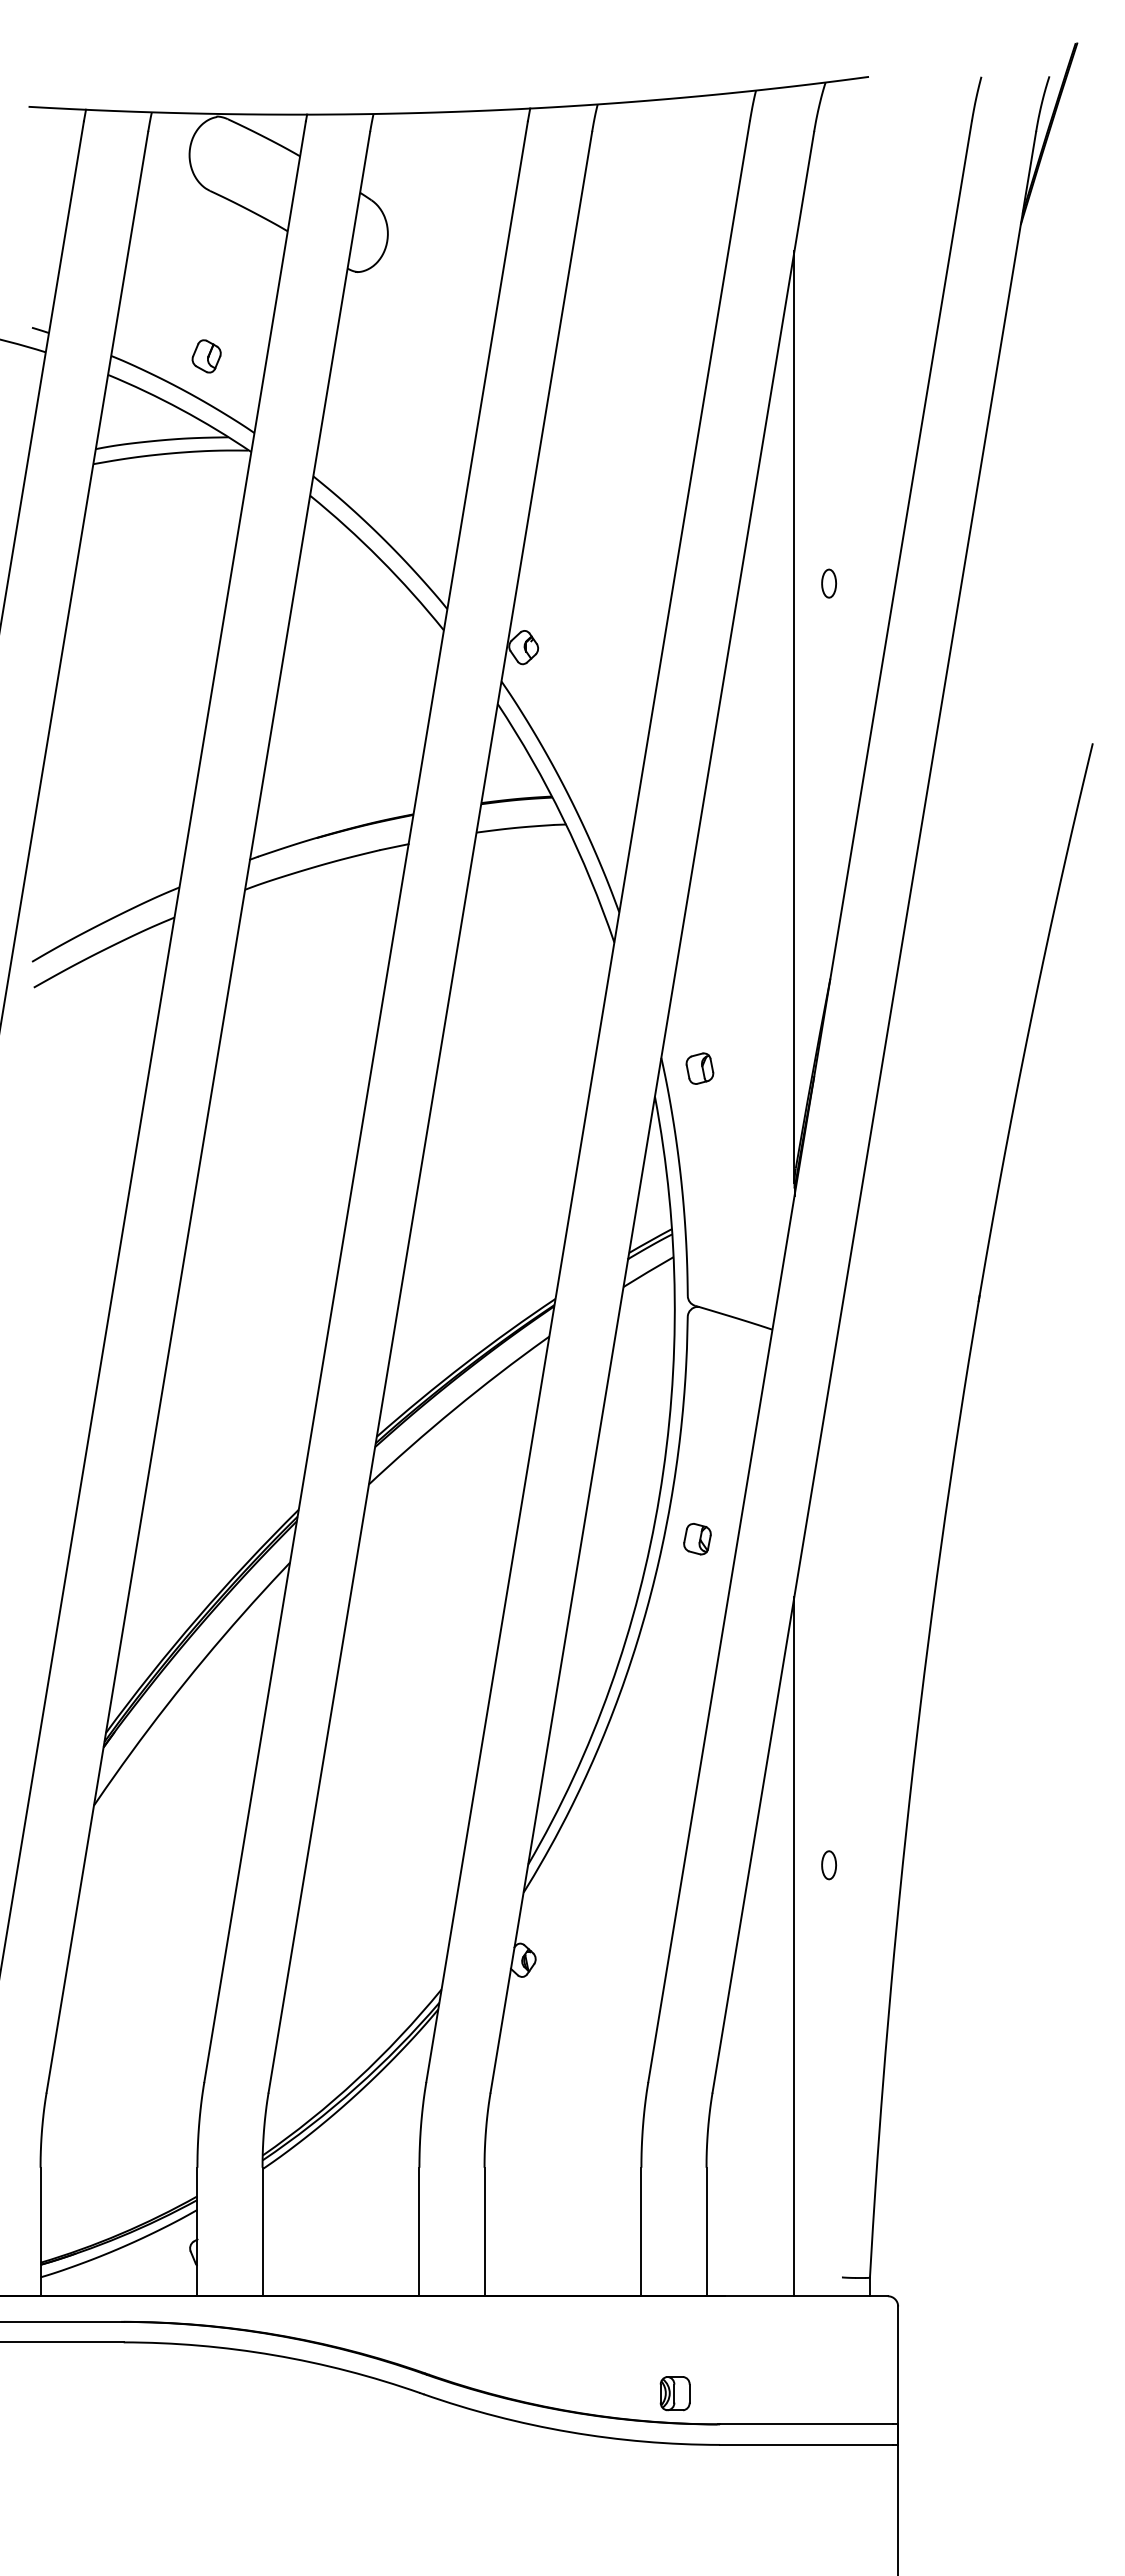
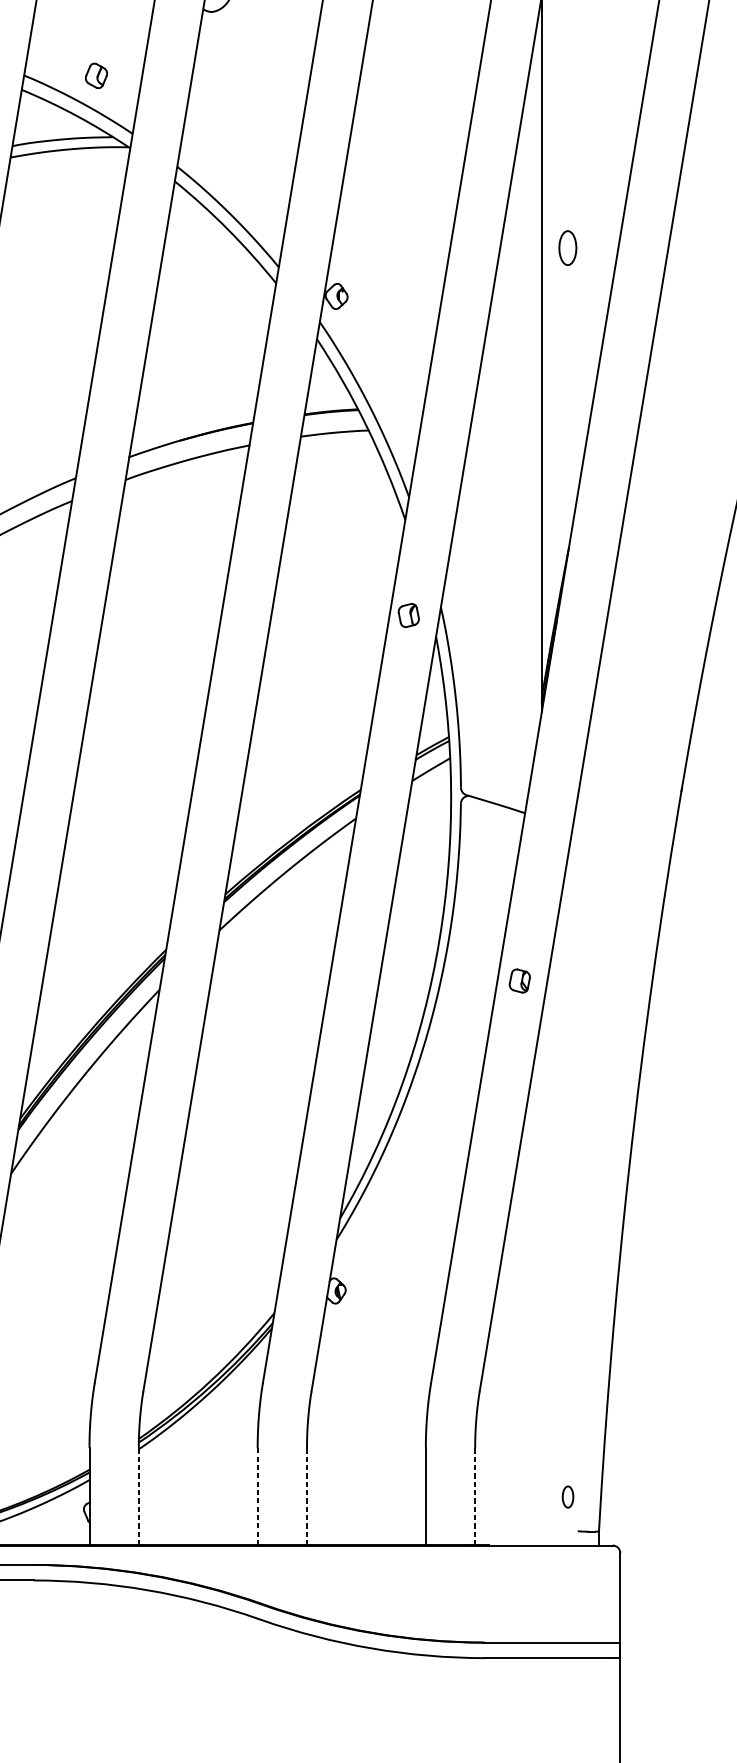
part: (829, 583) -> (568, 247), size x1.6
part: (699, 1068) -> (408, 615), moved
part: (697, 1539) -> (519, 981), moved
part: (829, 1865) -> (568, 1497), moved
line: (794, 1946) -> (541, 1280), removed
line: (262, 2231) -> (138, 1496), solid -> dashed
line: (484, 2231) -> (306, 1496), solid -> dashed
line: (706, 2231) -> (475, 1496), solid -> dashed
line: (419, 2232) -> (257, 1497), solid -> dashed
part: (674, 2393) -> (450, 1619), removed

